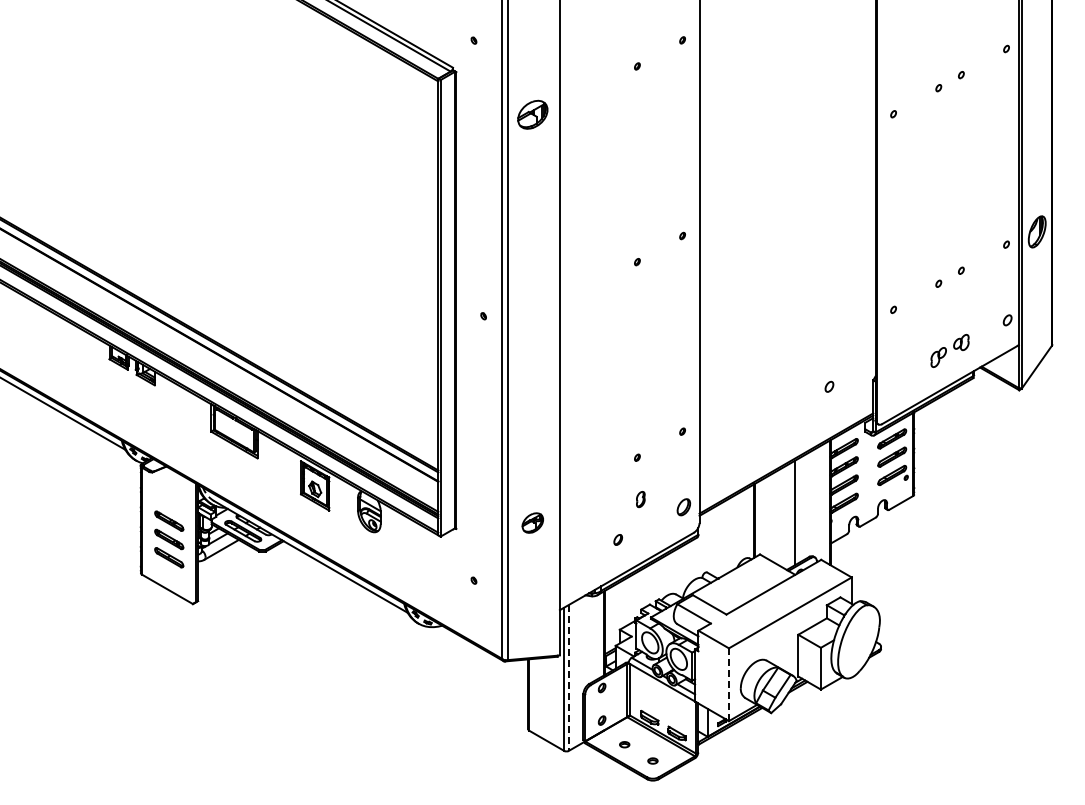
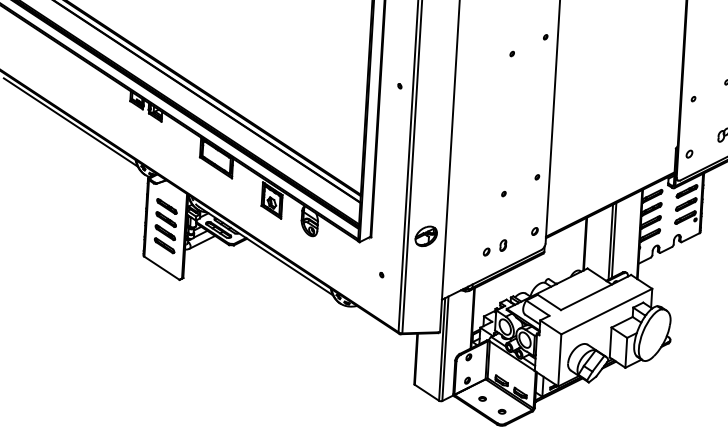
part: (829, 386) -> (689, 153), moved
part: (640, 499) -> (503, 245), moved
part: (169, 502) -> (167, 206), added
part: (683, 507) -> (534, 231), size x0.62
line: (790, 515) -> (611, 241), added
part: (532, 522) -> (426, 235), size x1.43
line: (568, 677) -> (445, 348), dashed -> solid
line: (728, 685) -> (559, 360), dashed -> solid

